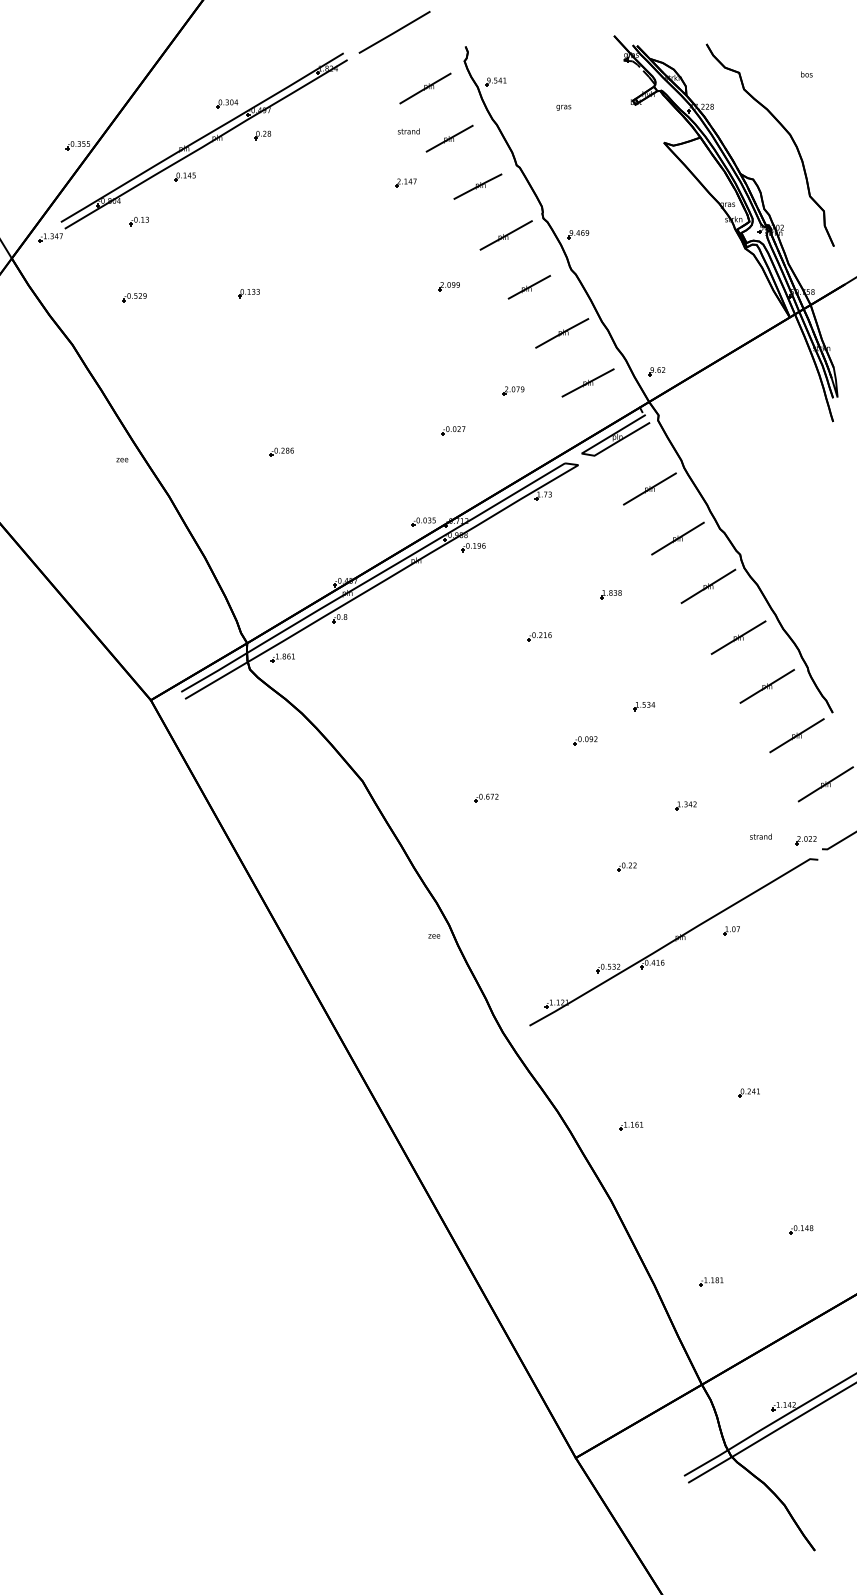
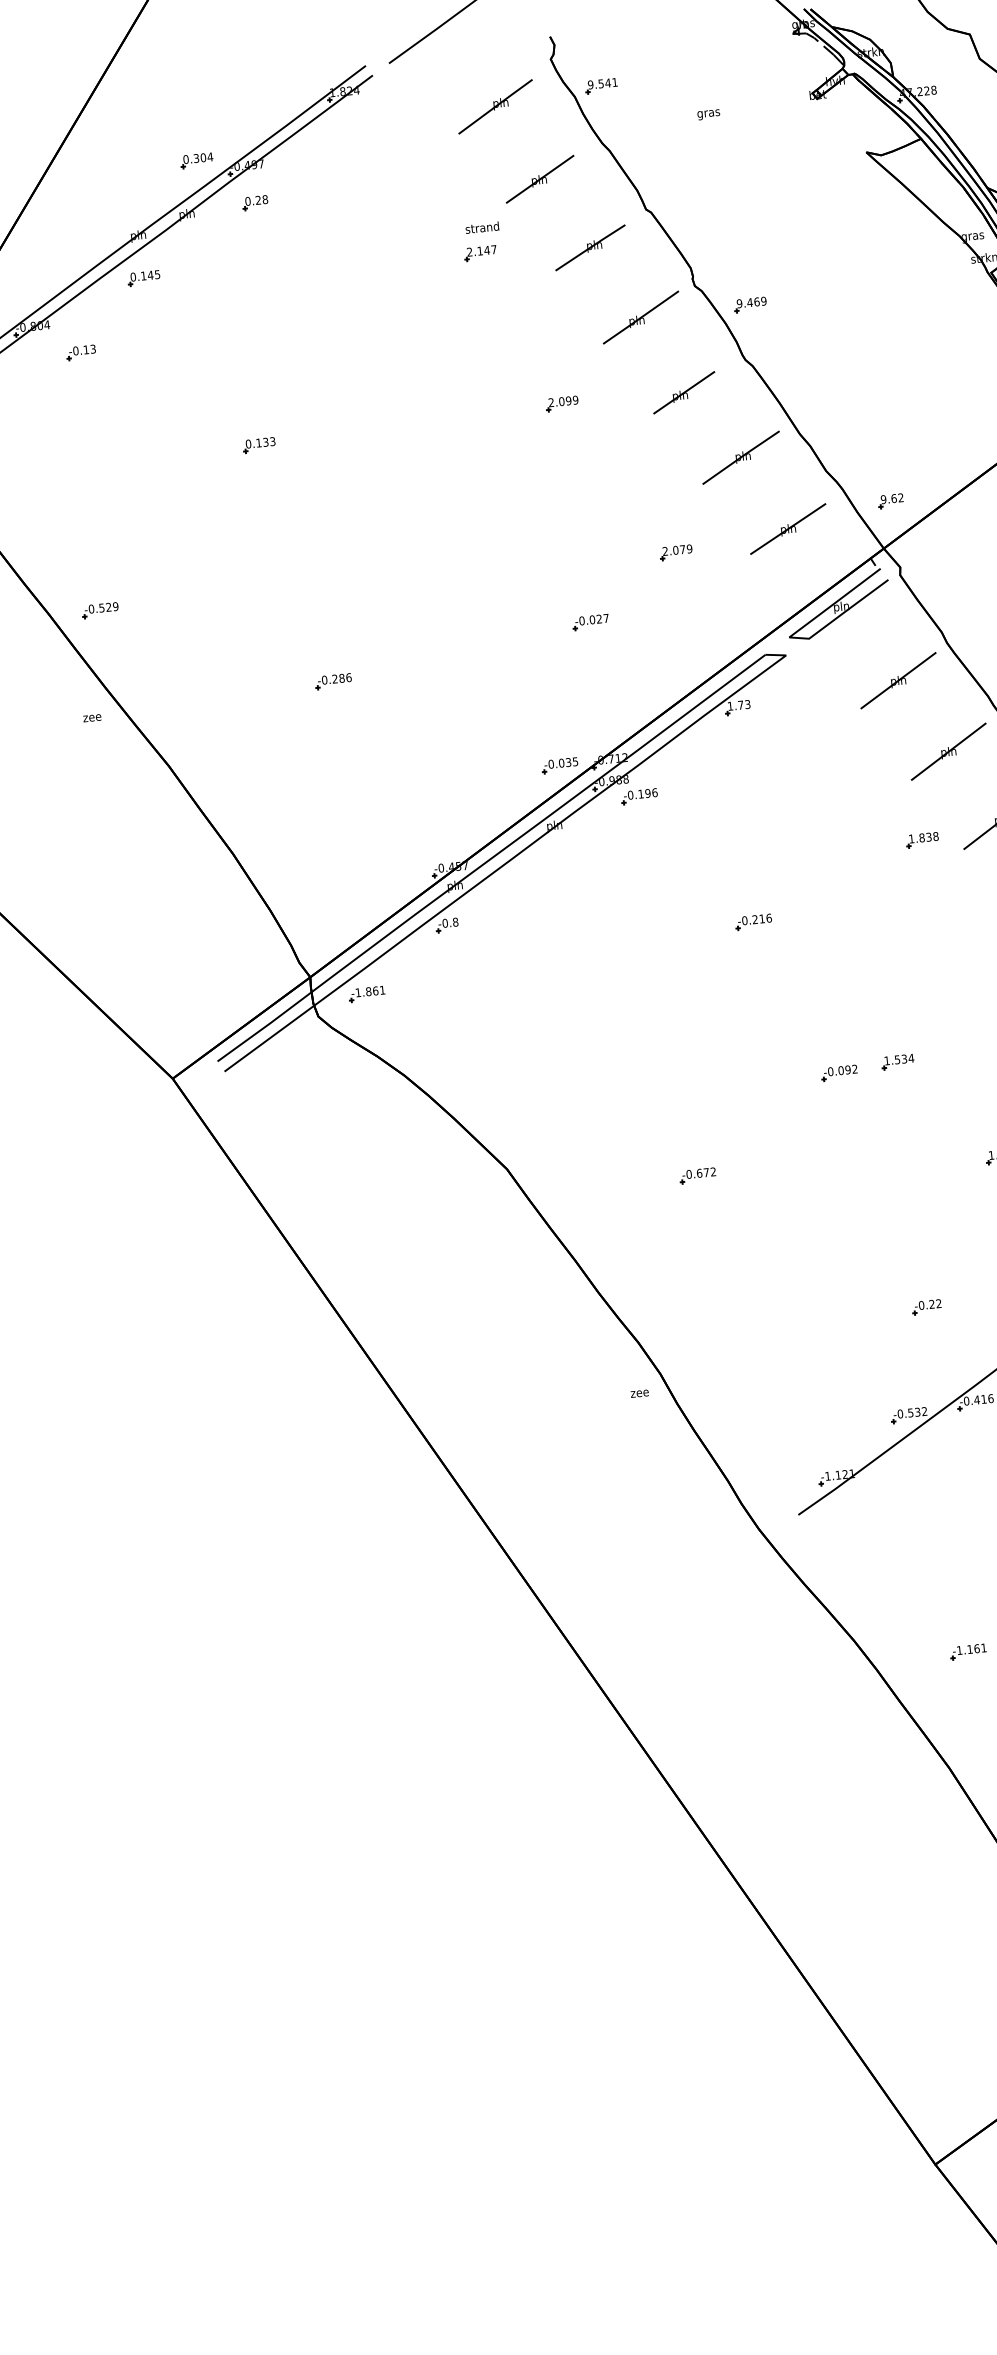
text: (408, 131) -> (481, 227), moved
part: (134, 297) -> (100, 610), moved
part: (610, 594) -> (921, 840), moved
part: (643, 706) -> (896, 1062), moved
part: (626, 866) -> (926, 1306), moved

